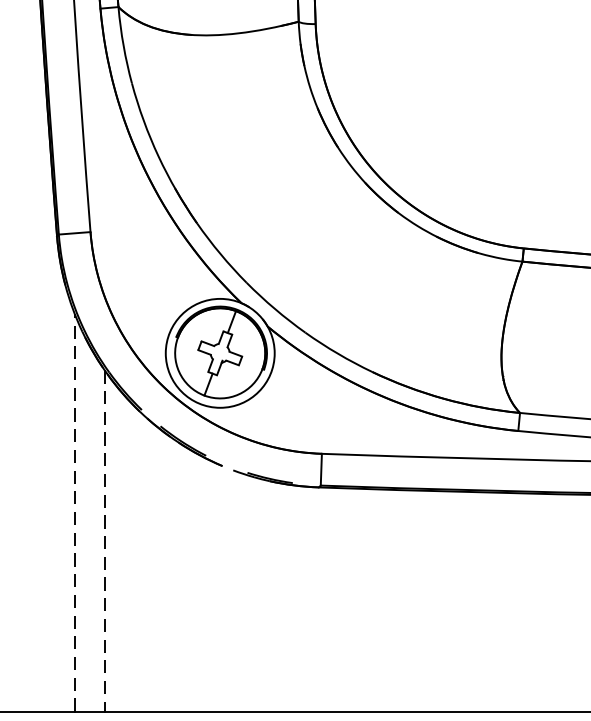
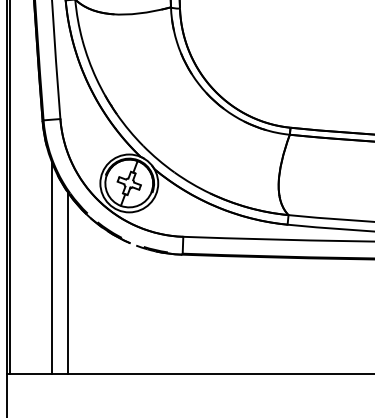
line: (75, 511) -> (52, 267), dashed -> solid
line: (103, 541) -> (67, 283), dashed -> solid

